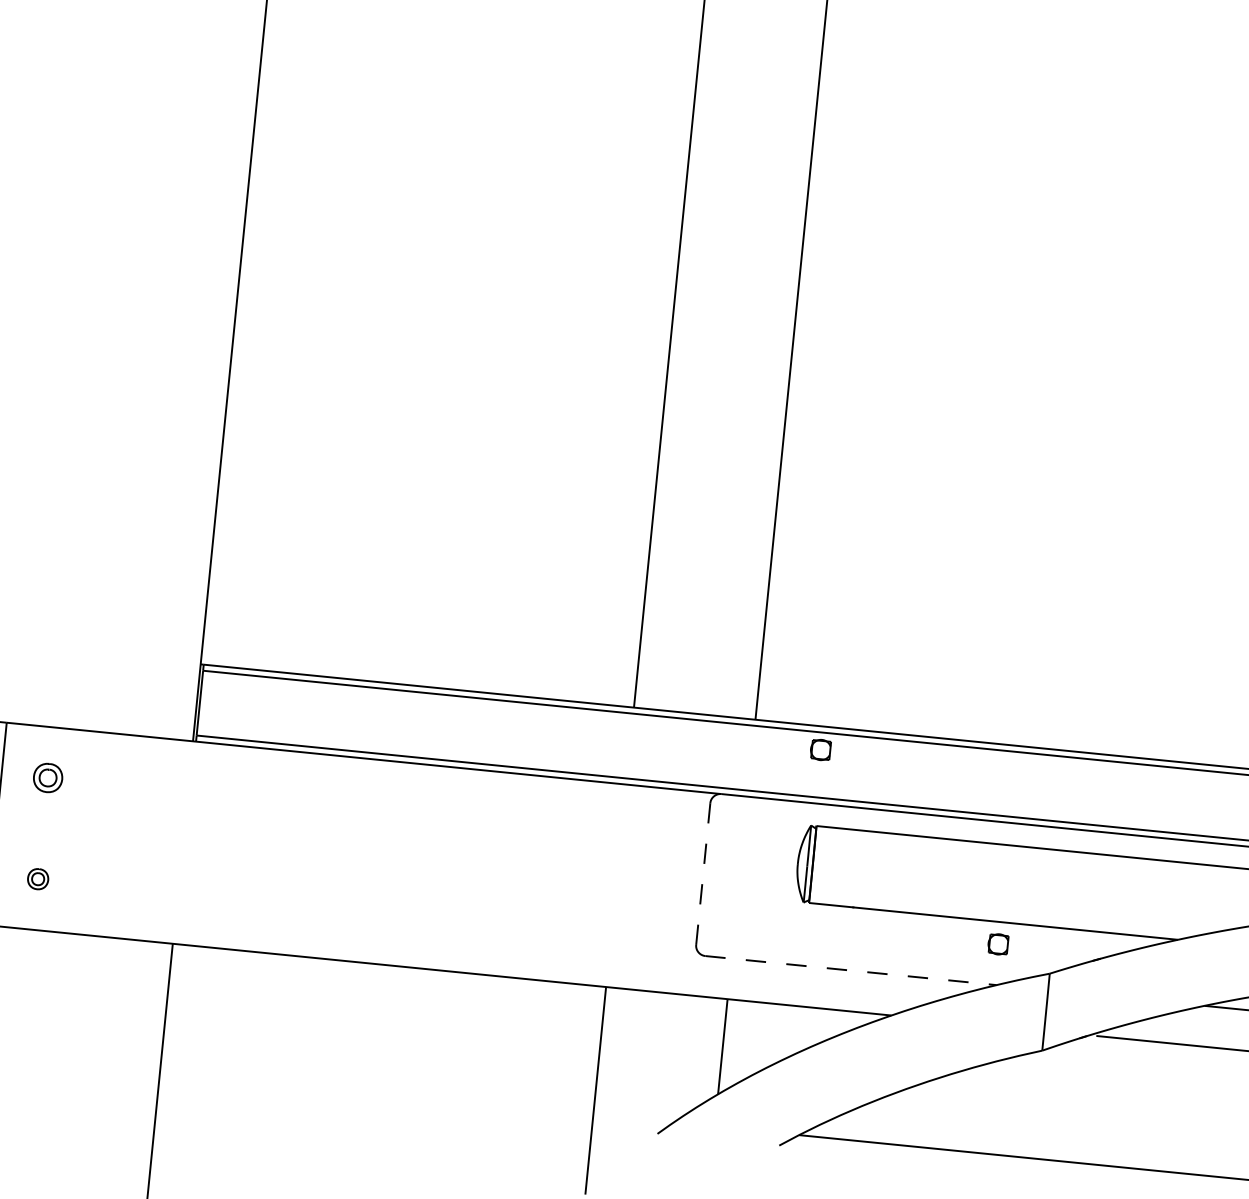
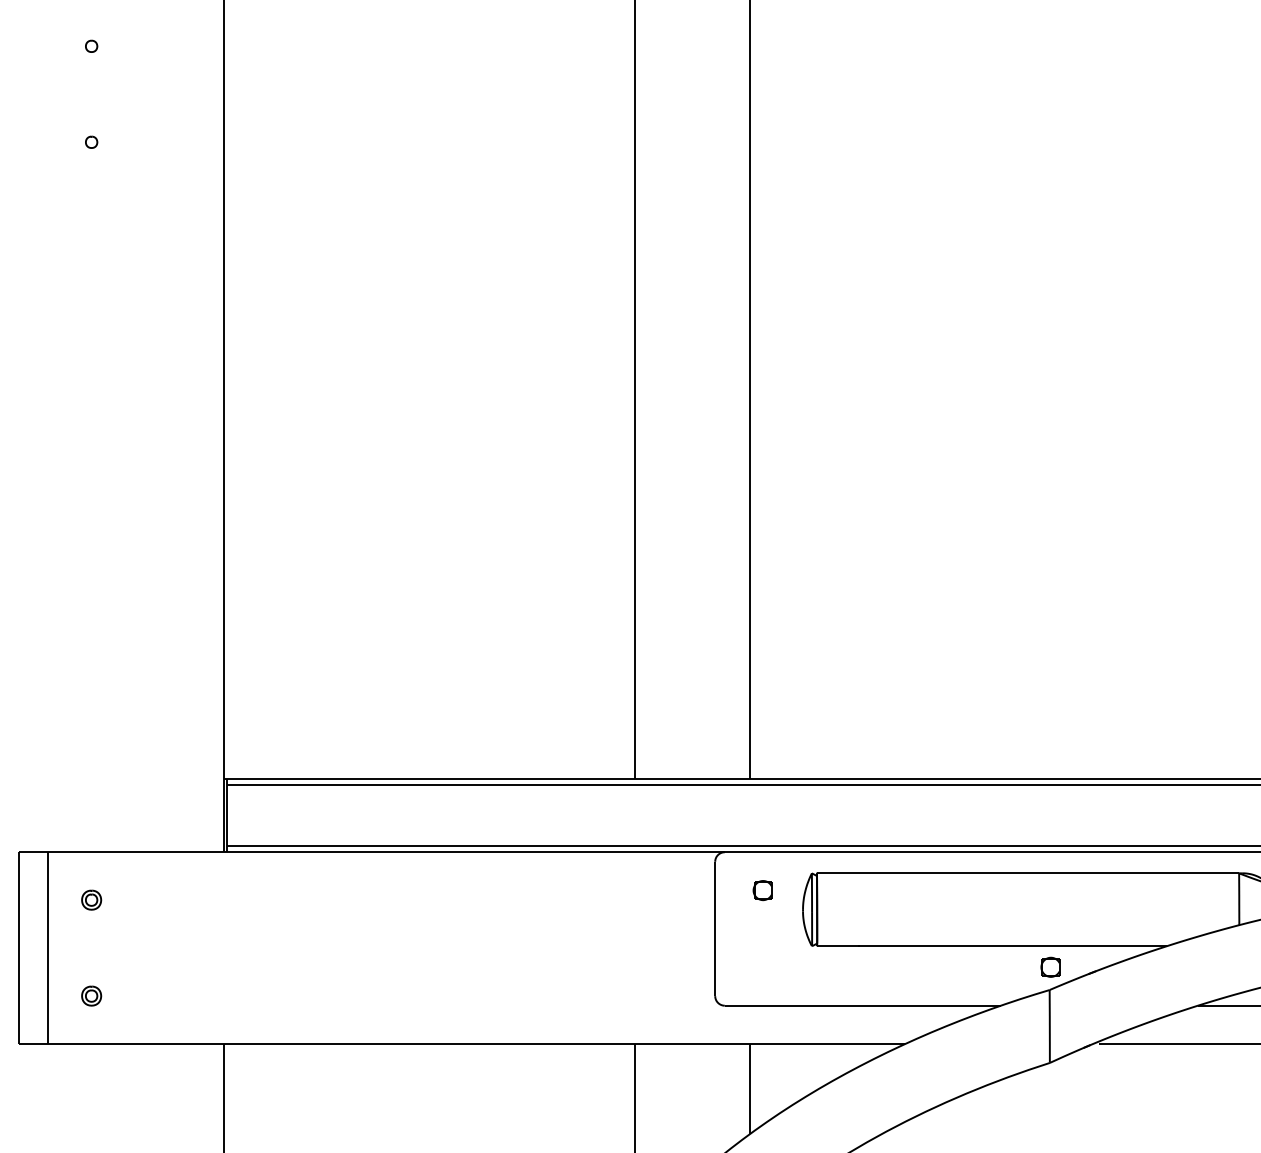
part: (820, 749) -> (762, 890), moved
part: (48, 777) -> (91, 899), size x0.71
line: (703, 874) -> (715, 929), dashed -> solid
part: (998, 943) -> (1050, 966), moved
line: (851, 970) -> (863, 1005), dashed -> solid

